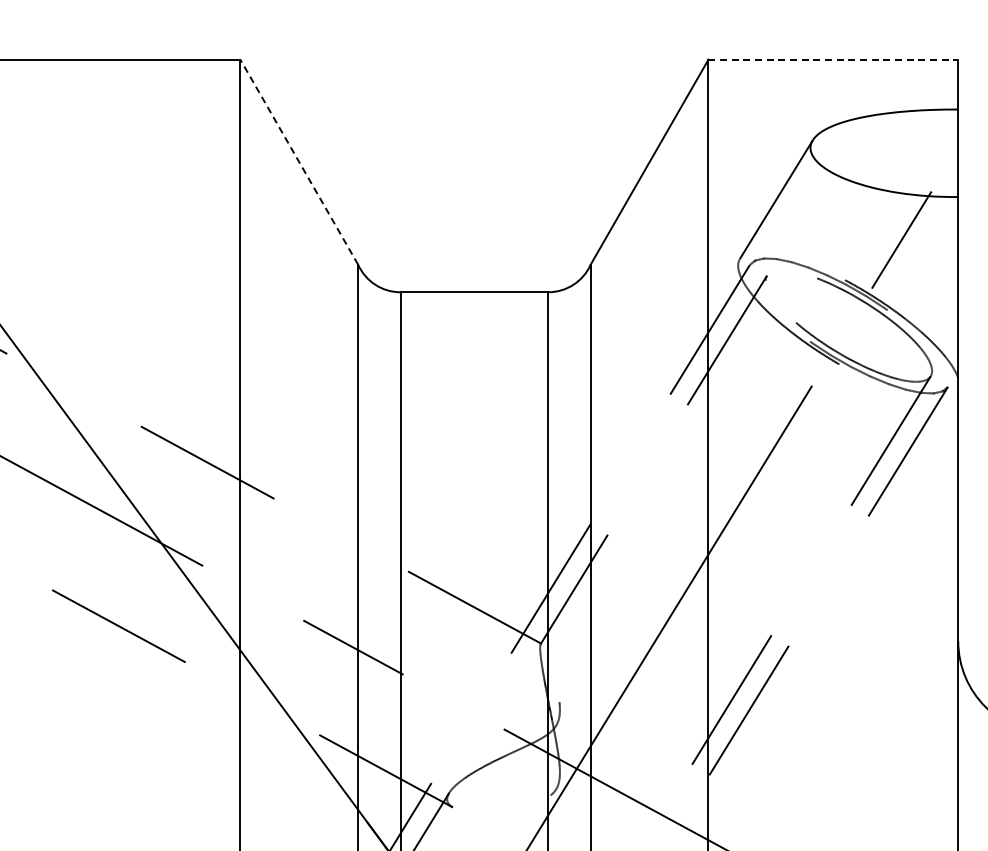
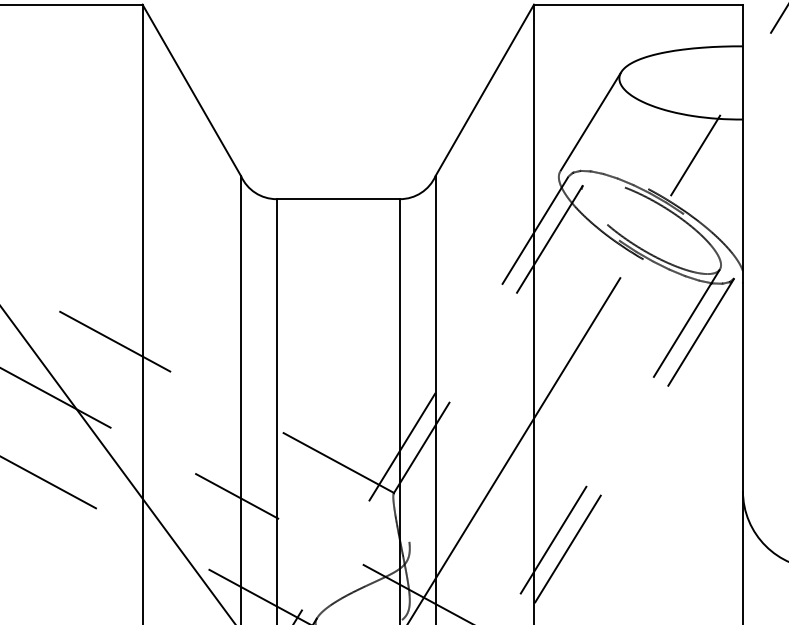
line: (833, 59) -> (638, 4), dashed -> solid
line: (299, 161) -> (192, 89), dashed -> solid

